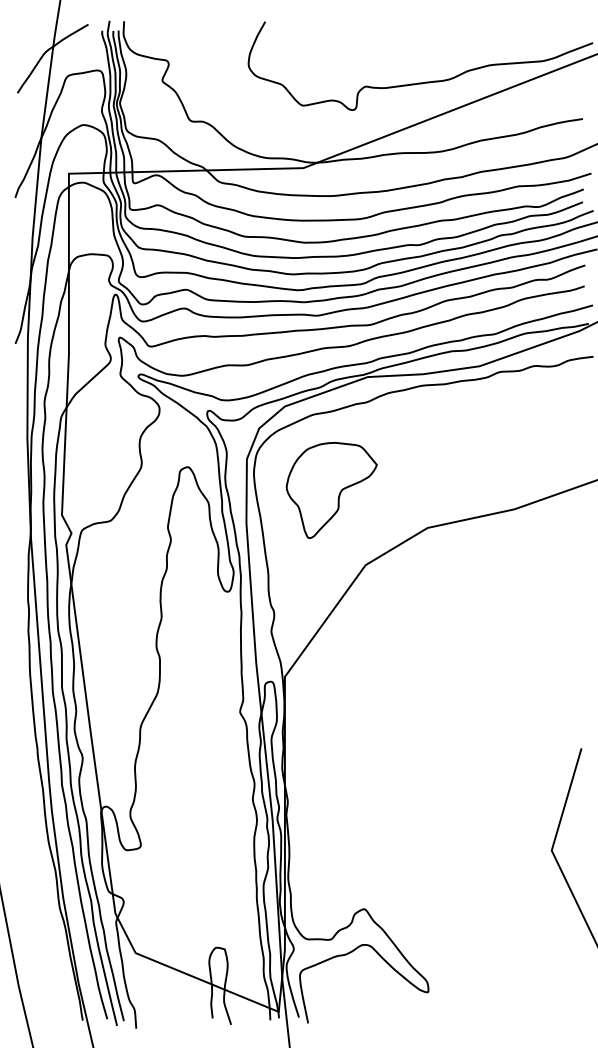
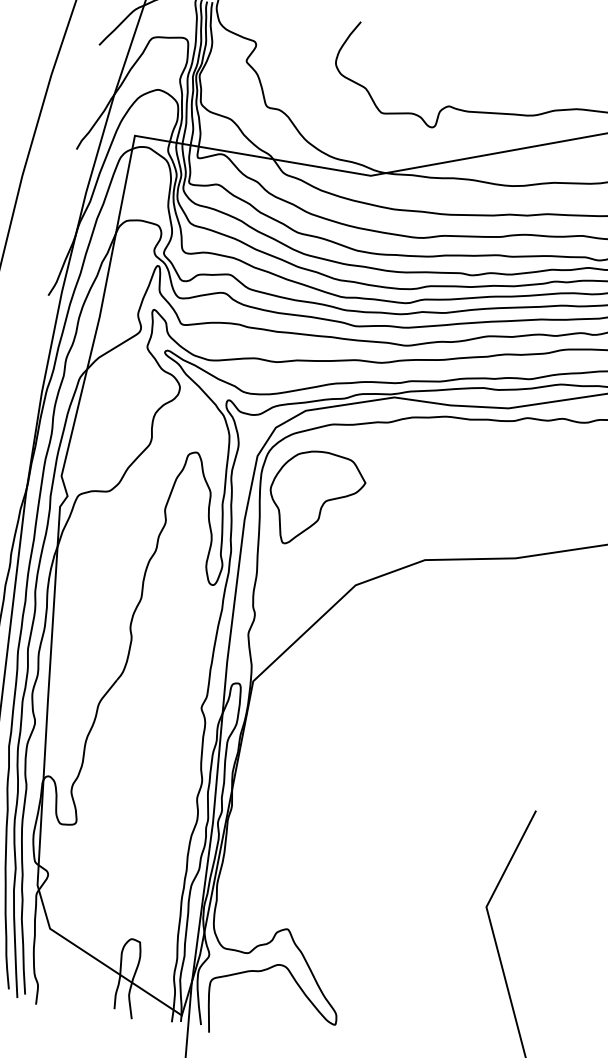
part: (331, 490) -> (315, 499), moved

